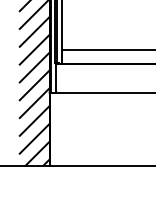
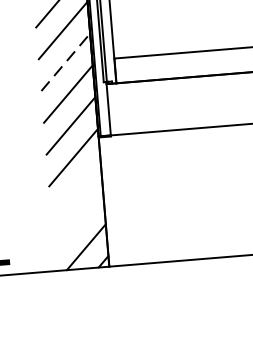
line: (35, 49) -> (67, 61), solid -> dashed
line: (34, 120) -> (75, 188), removed
line: (34, 138) -> (78, 220), removed

